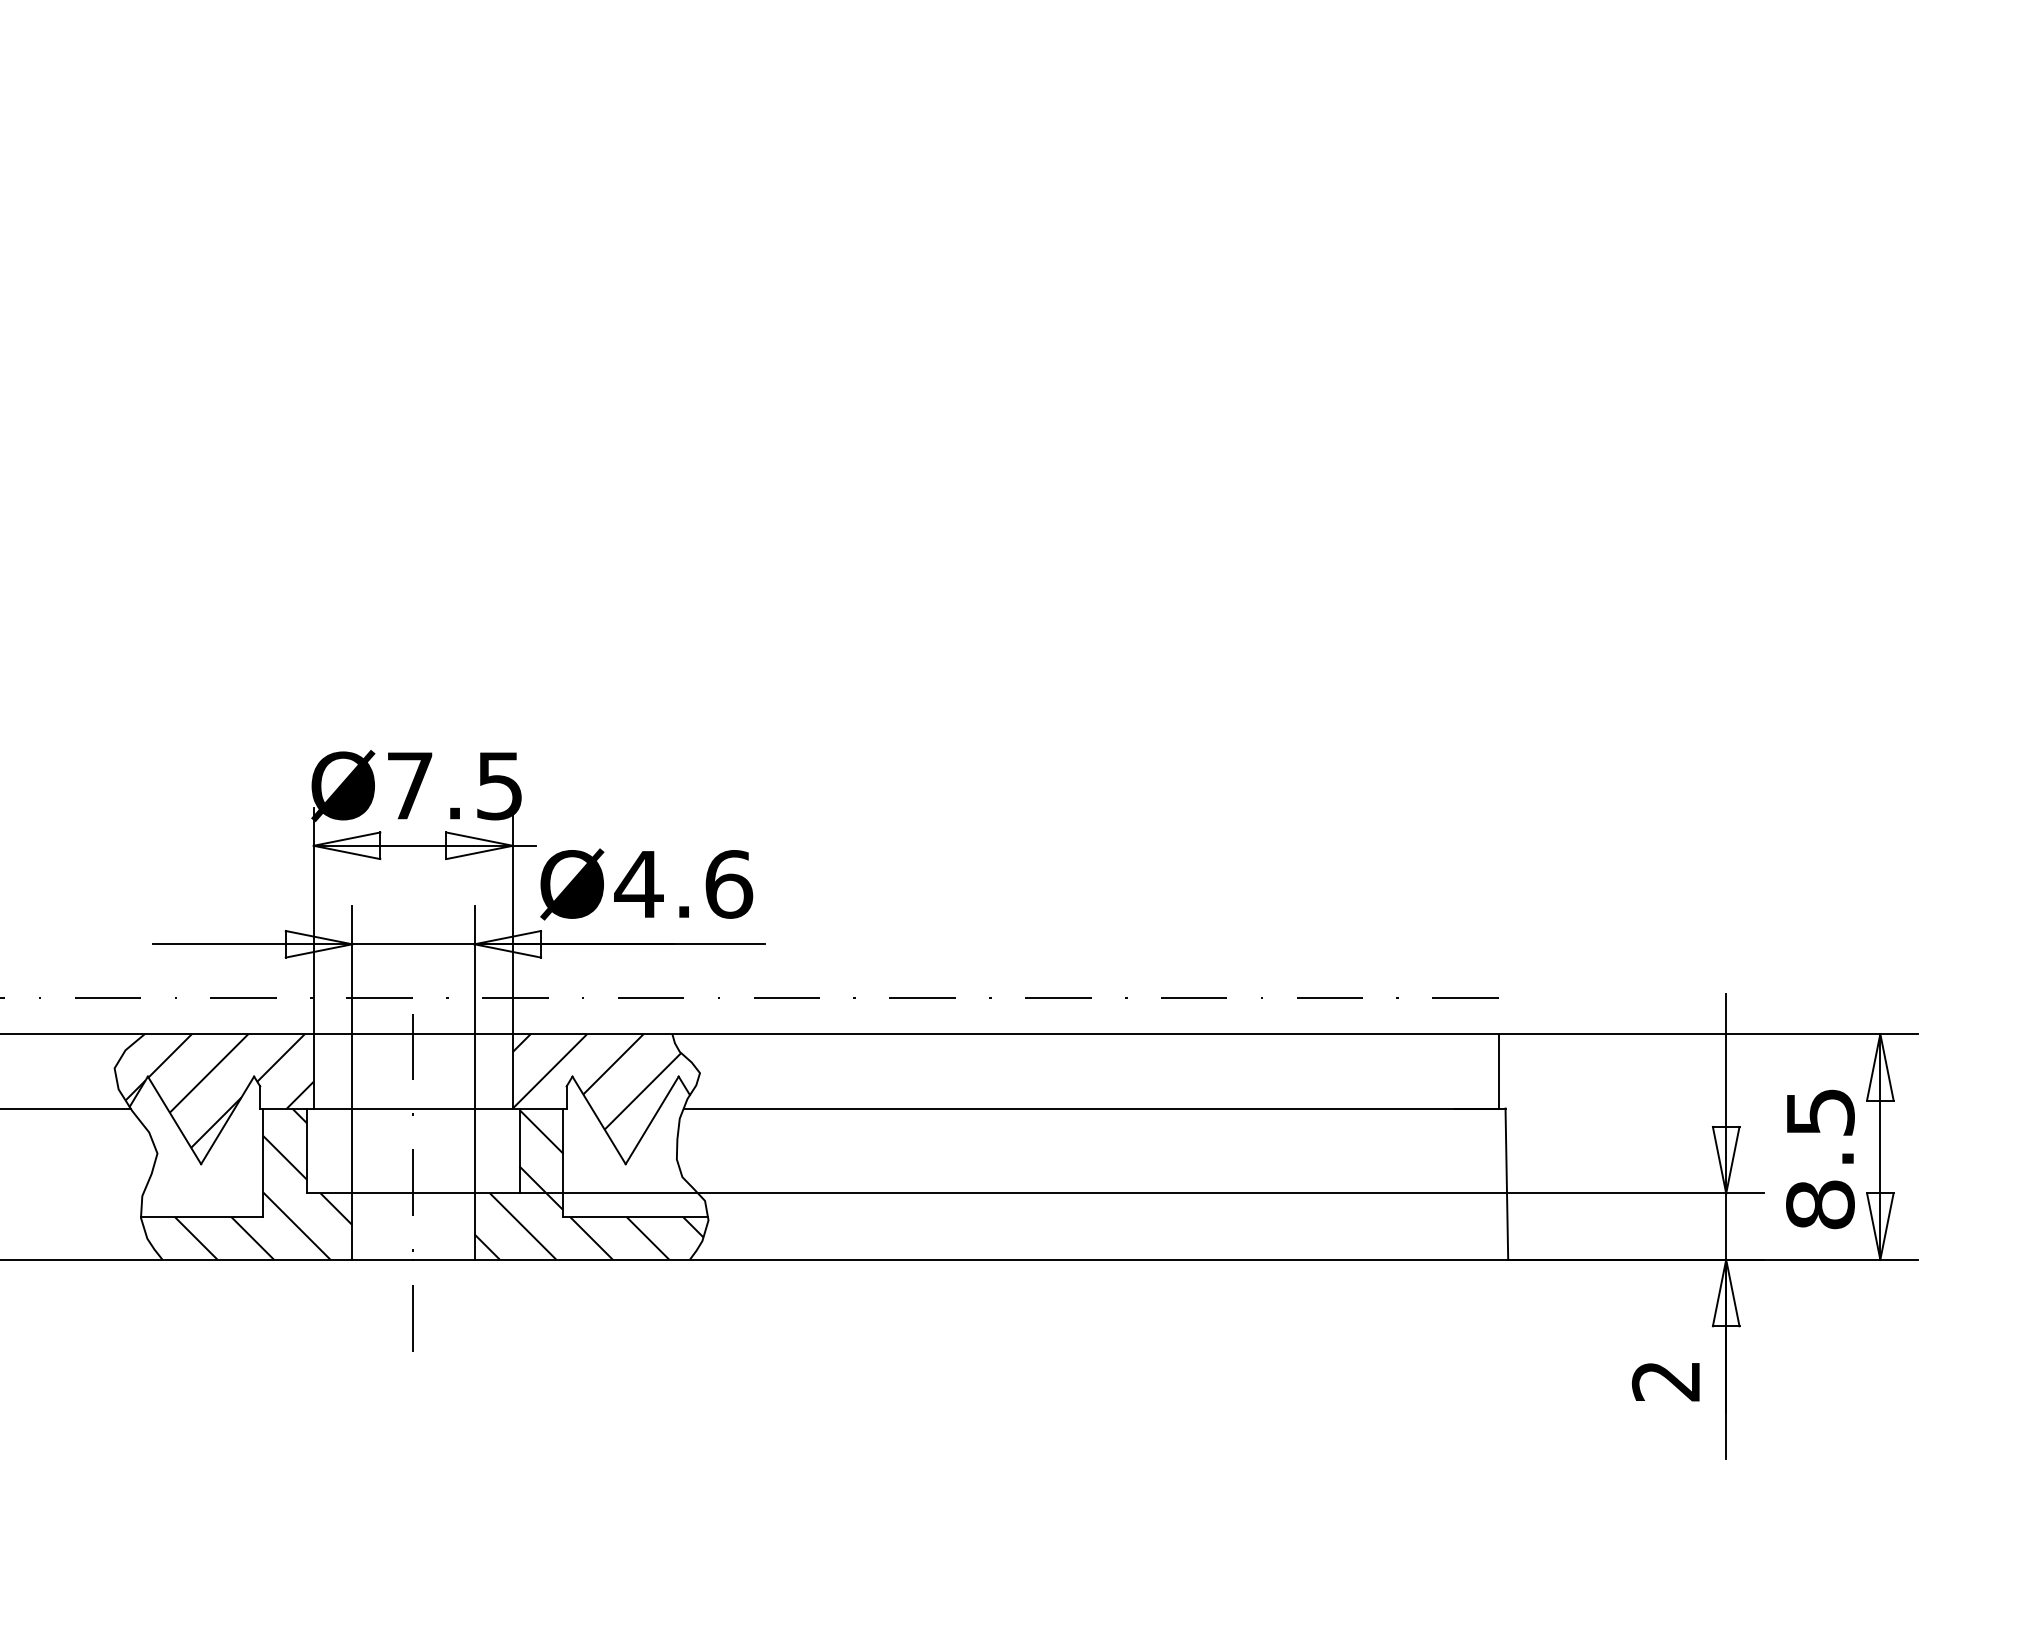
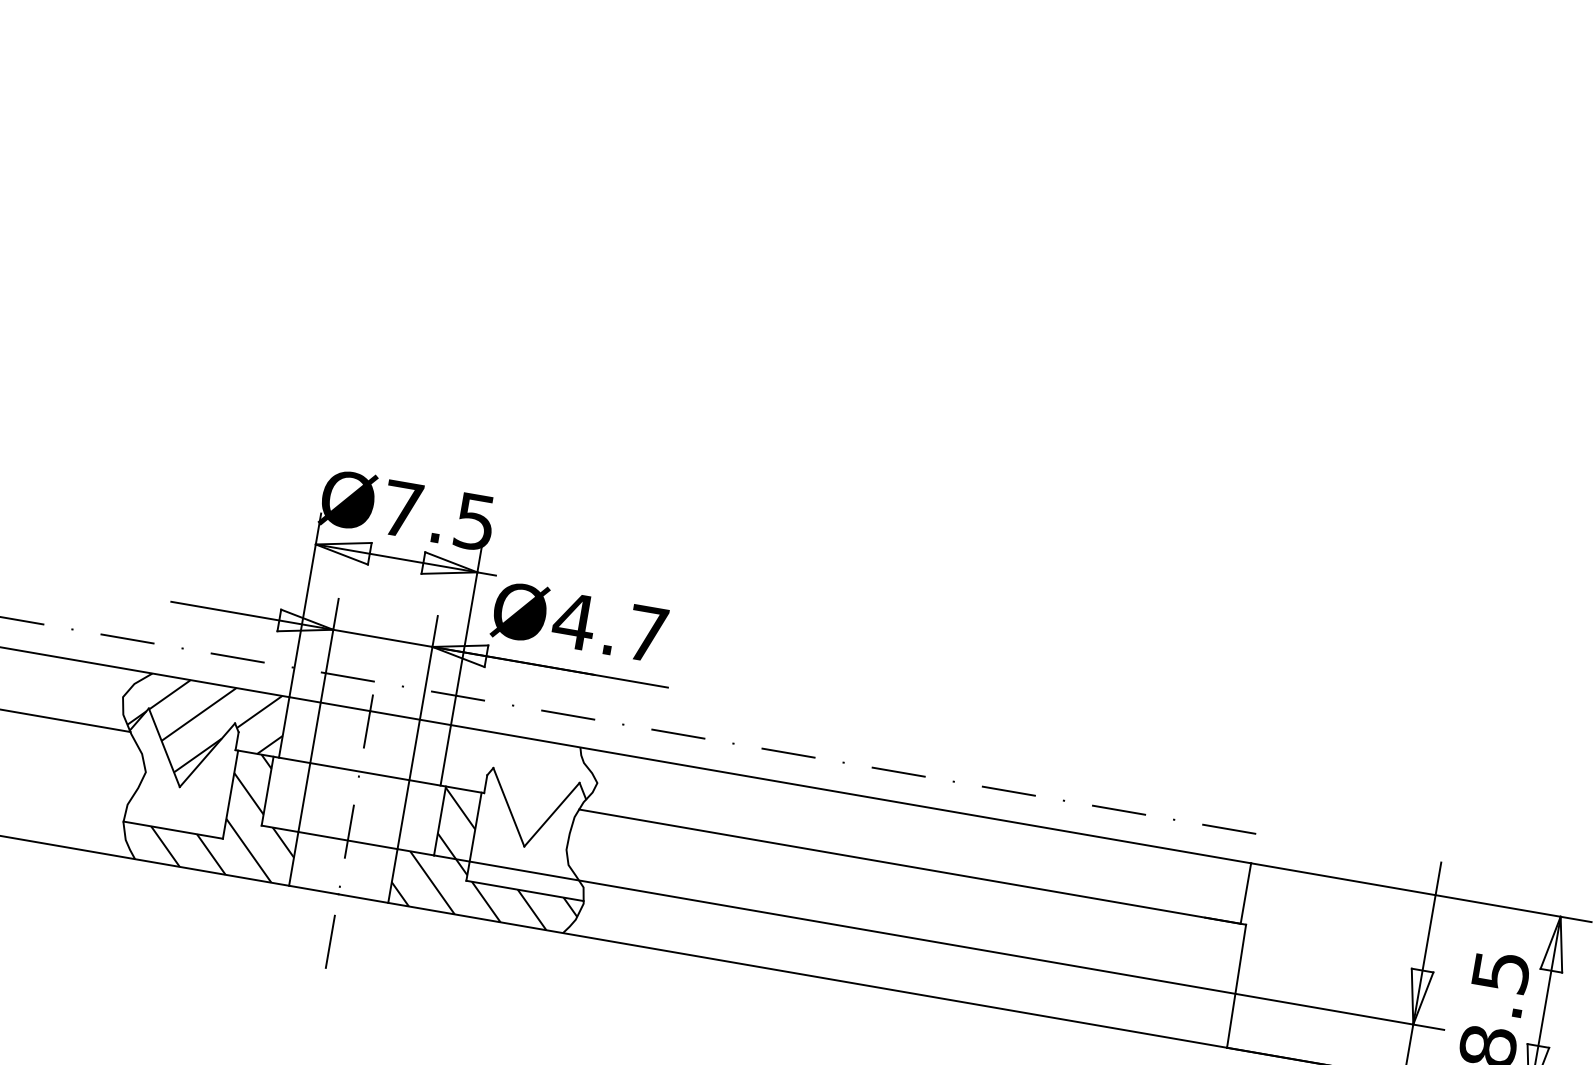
text: (729, 884) -> (647, 634), Ø4.6 -> Ø4.7
hatch: (596, 1081) -> (512, 775), removed

